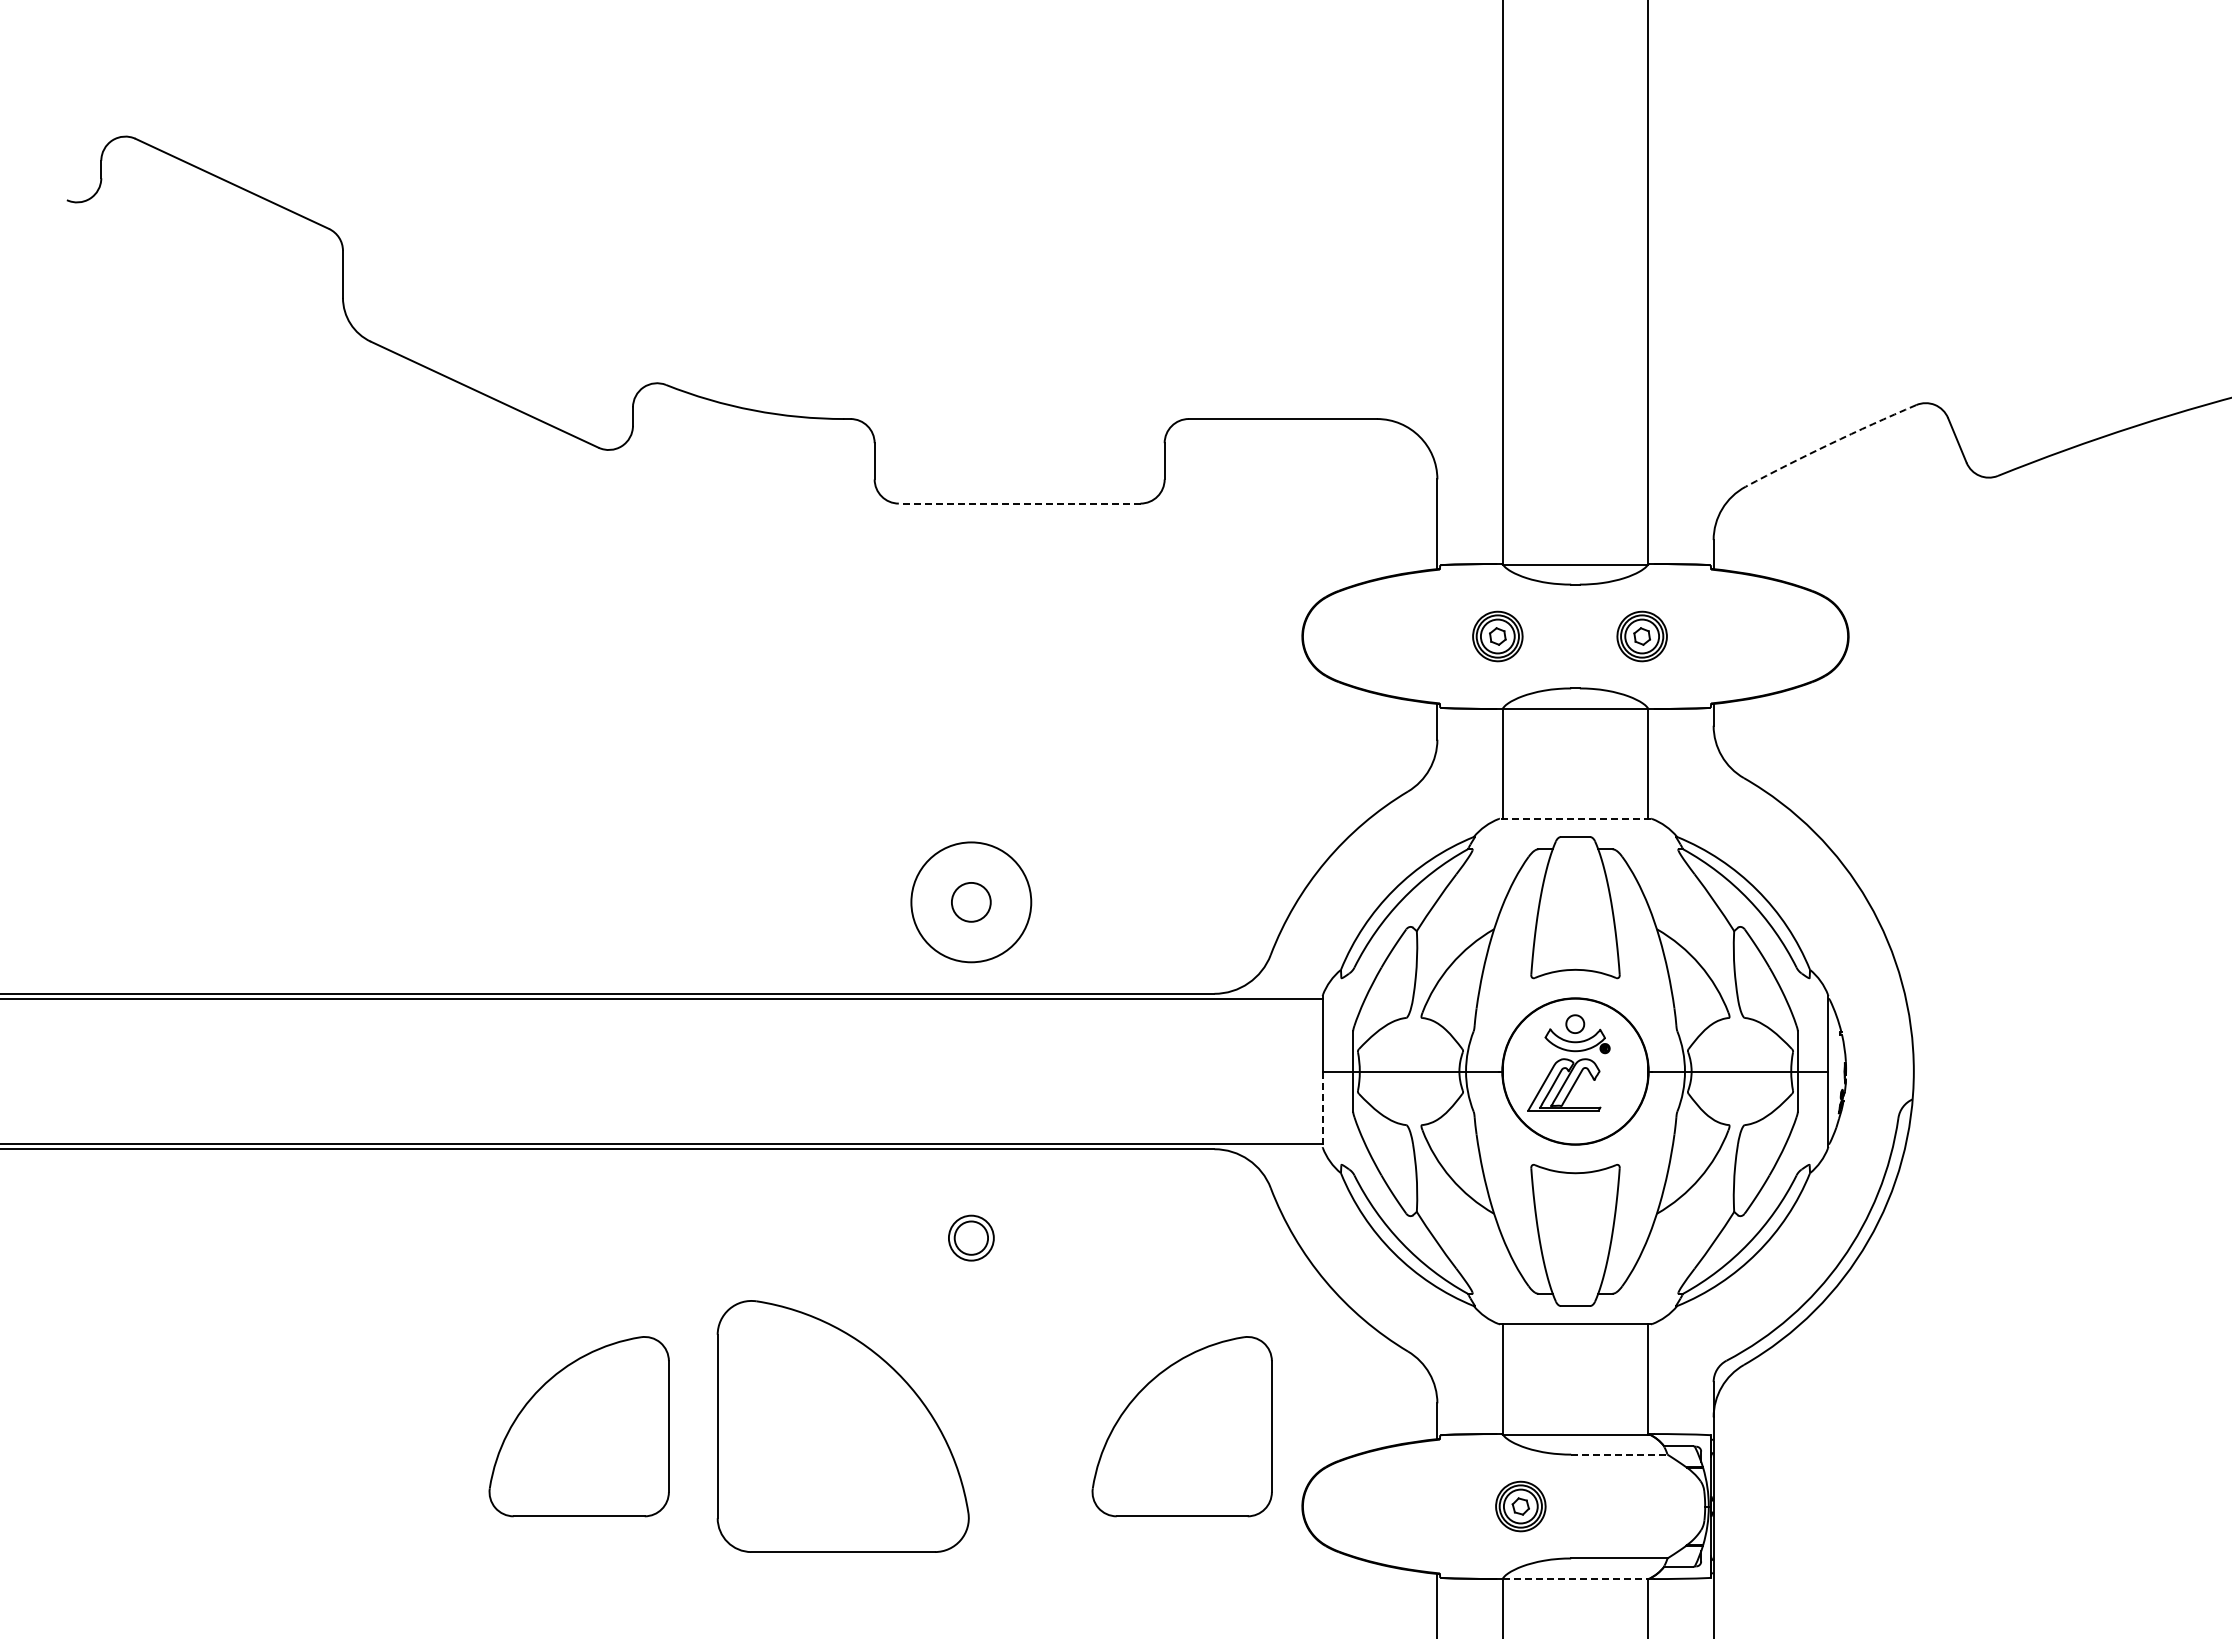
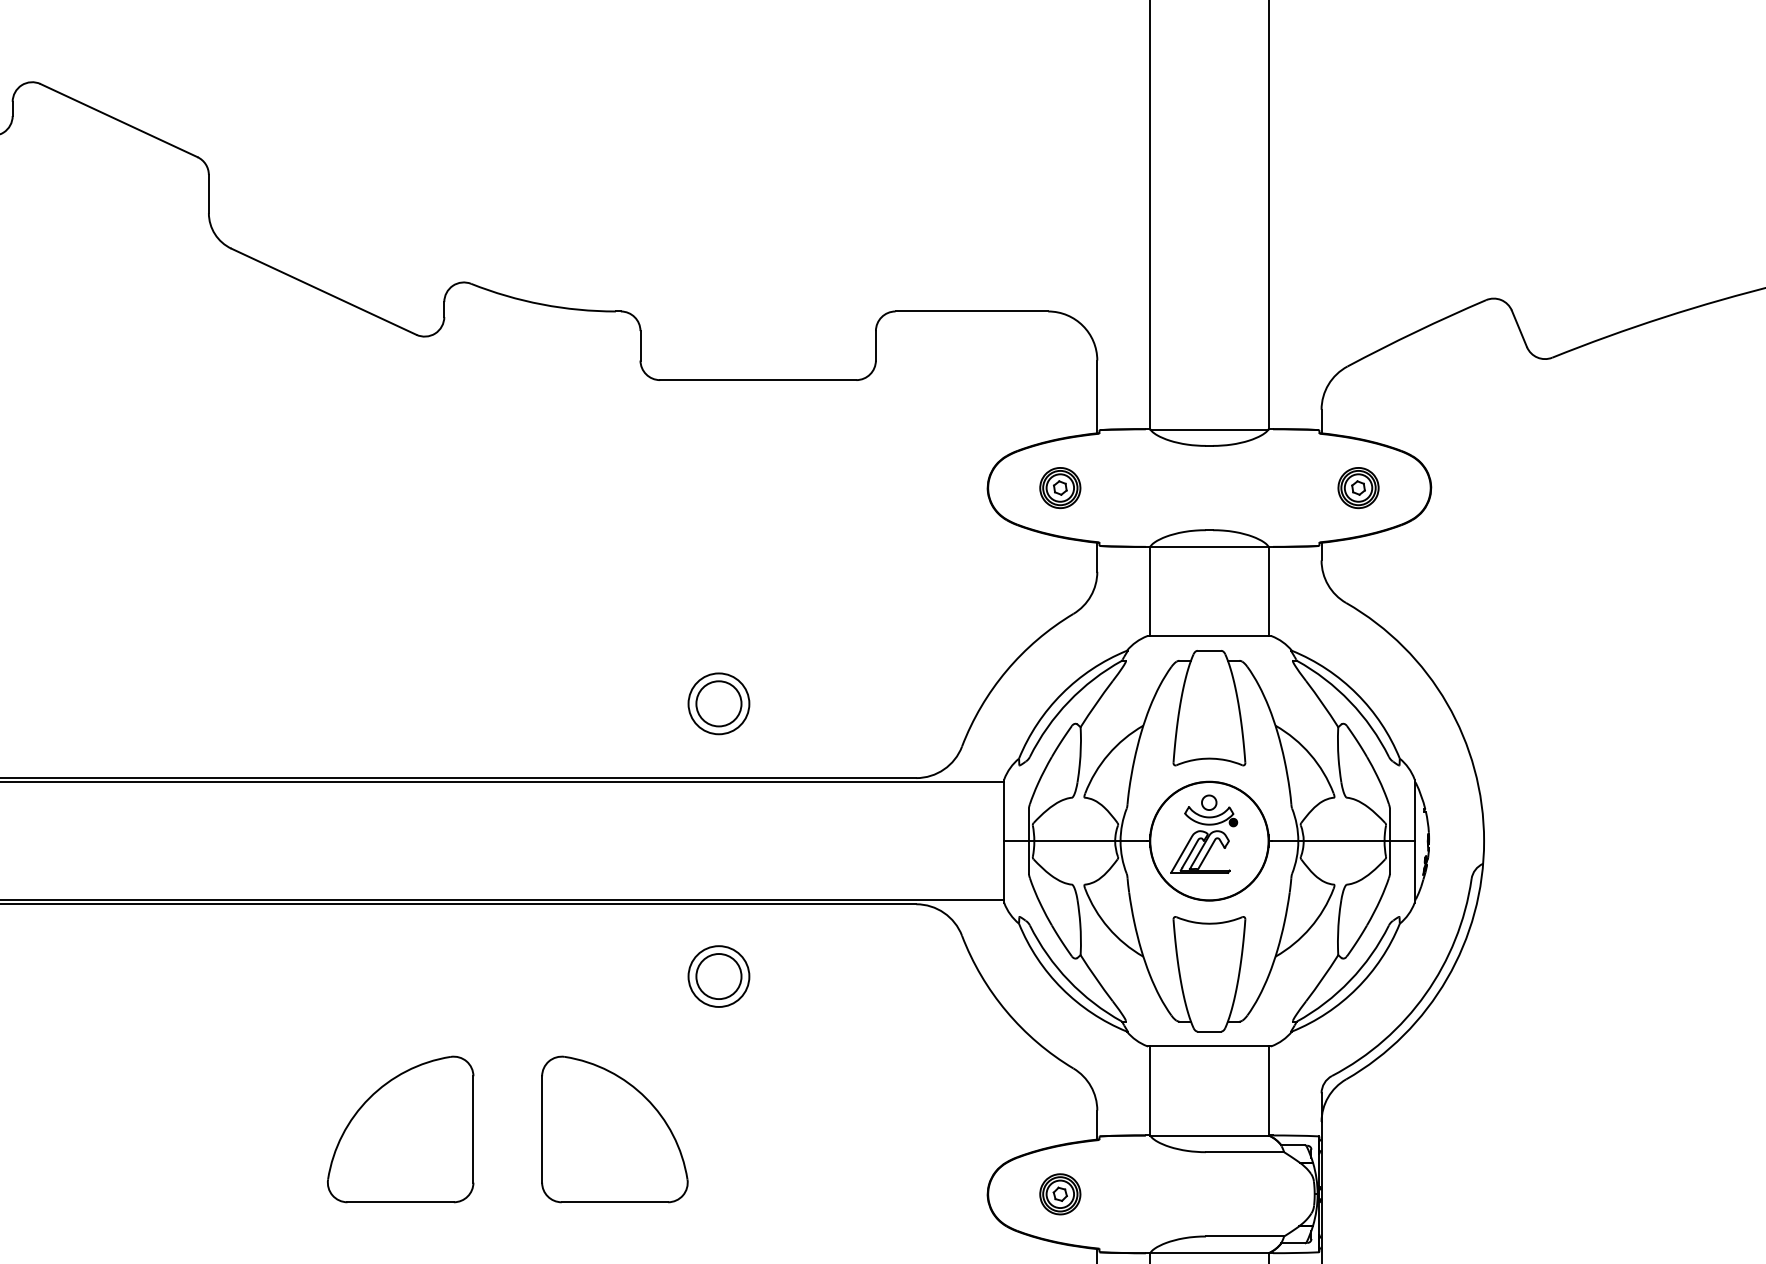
arc: (1830, 444) -> (1416, 332), dashed -> solid
line: (1019, 503) -> (758, 380), dashed -> solid
part: (1497, 636) -> (1060, 488), moved
part: (1641, 636) -> (1357, 488), moved
line: (1575, 818) -> (1209, 635), dashed -> solid
circle: (970, 901) -> (718, 703), size x0.62
circle: (971, 902) -> (719, 703), size x1.43
line: (1322, 1109) -> (1004, 872), dashed -> solid
part: (971, 1237) -> (719, 975), size x1.67
part: (842, 1426) -> (614, 1129), size x0.71
part: (1181, 1426) -> (889, 1129), removed
line: (1619, 1454) -> (1245, 1152), dashed -> solid
part: (1520, 1506) -> (1060, 1194), moved
line: (1576, 1578) -> (1210, 1252), dashed -> solid

